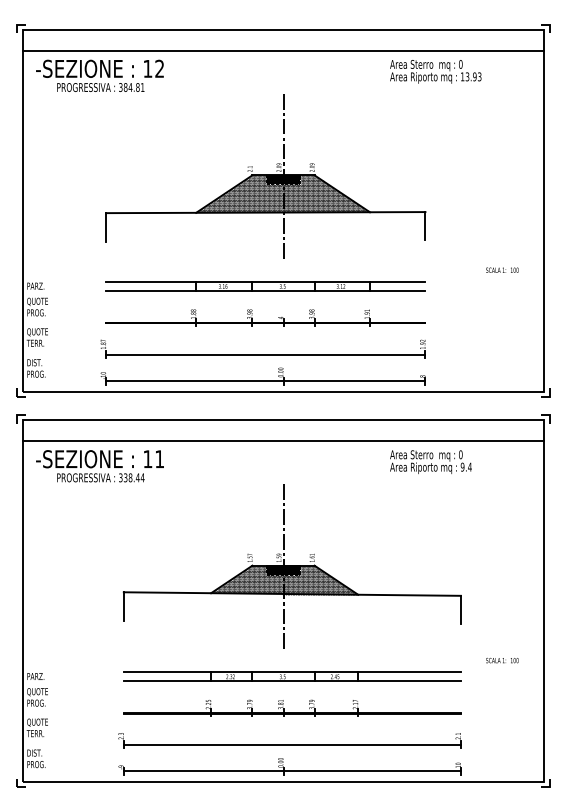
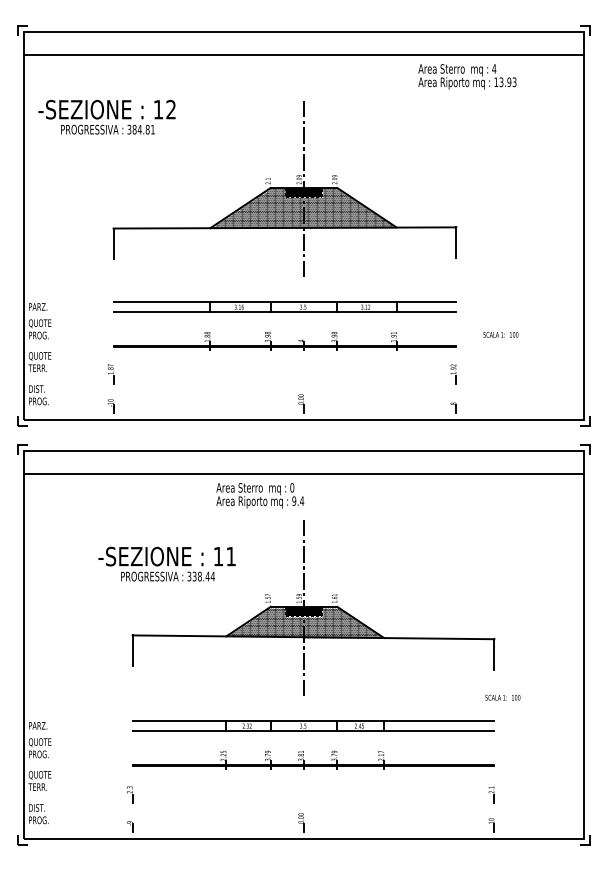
text: (461, 64) -> (494, 68), 0 -> 4
text: (99, 75) -> (106, 116), moved
text: (502, 269) -> (500, 334), moved
line: (265, 354) -> (284, 380), removed
line: (265, 380) -> (284, 408), removed
text: (431, 461) -> (260, 495), moved
text: (99, 465) -> (166, 563), moved
text: (502, 660) -> (502, 697), moved
line: (292, 745) -> (313, 799), removed
line: (292, 771) -> (313, 827), removed

